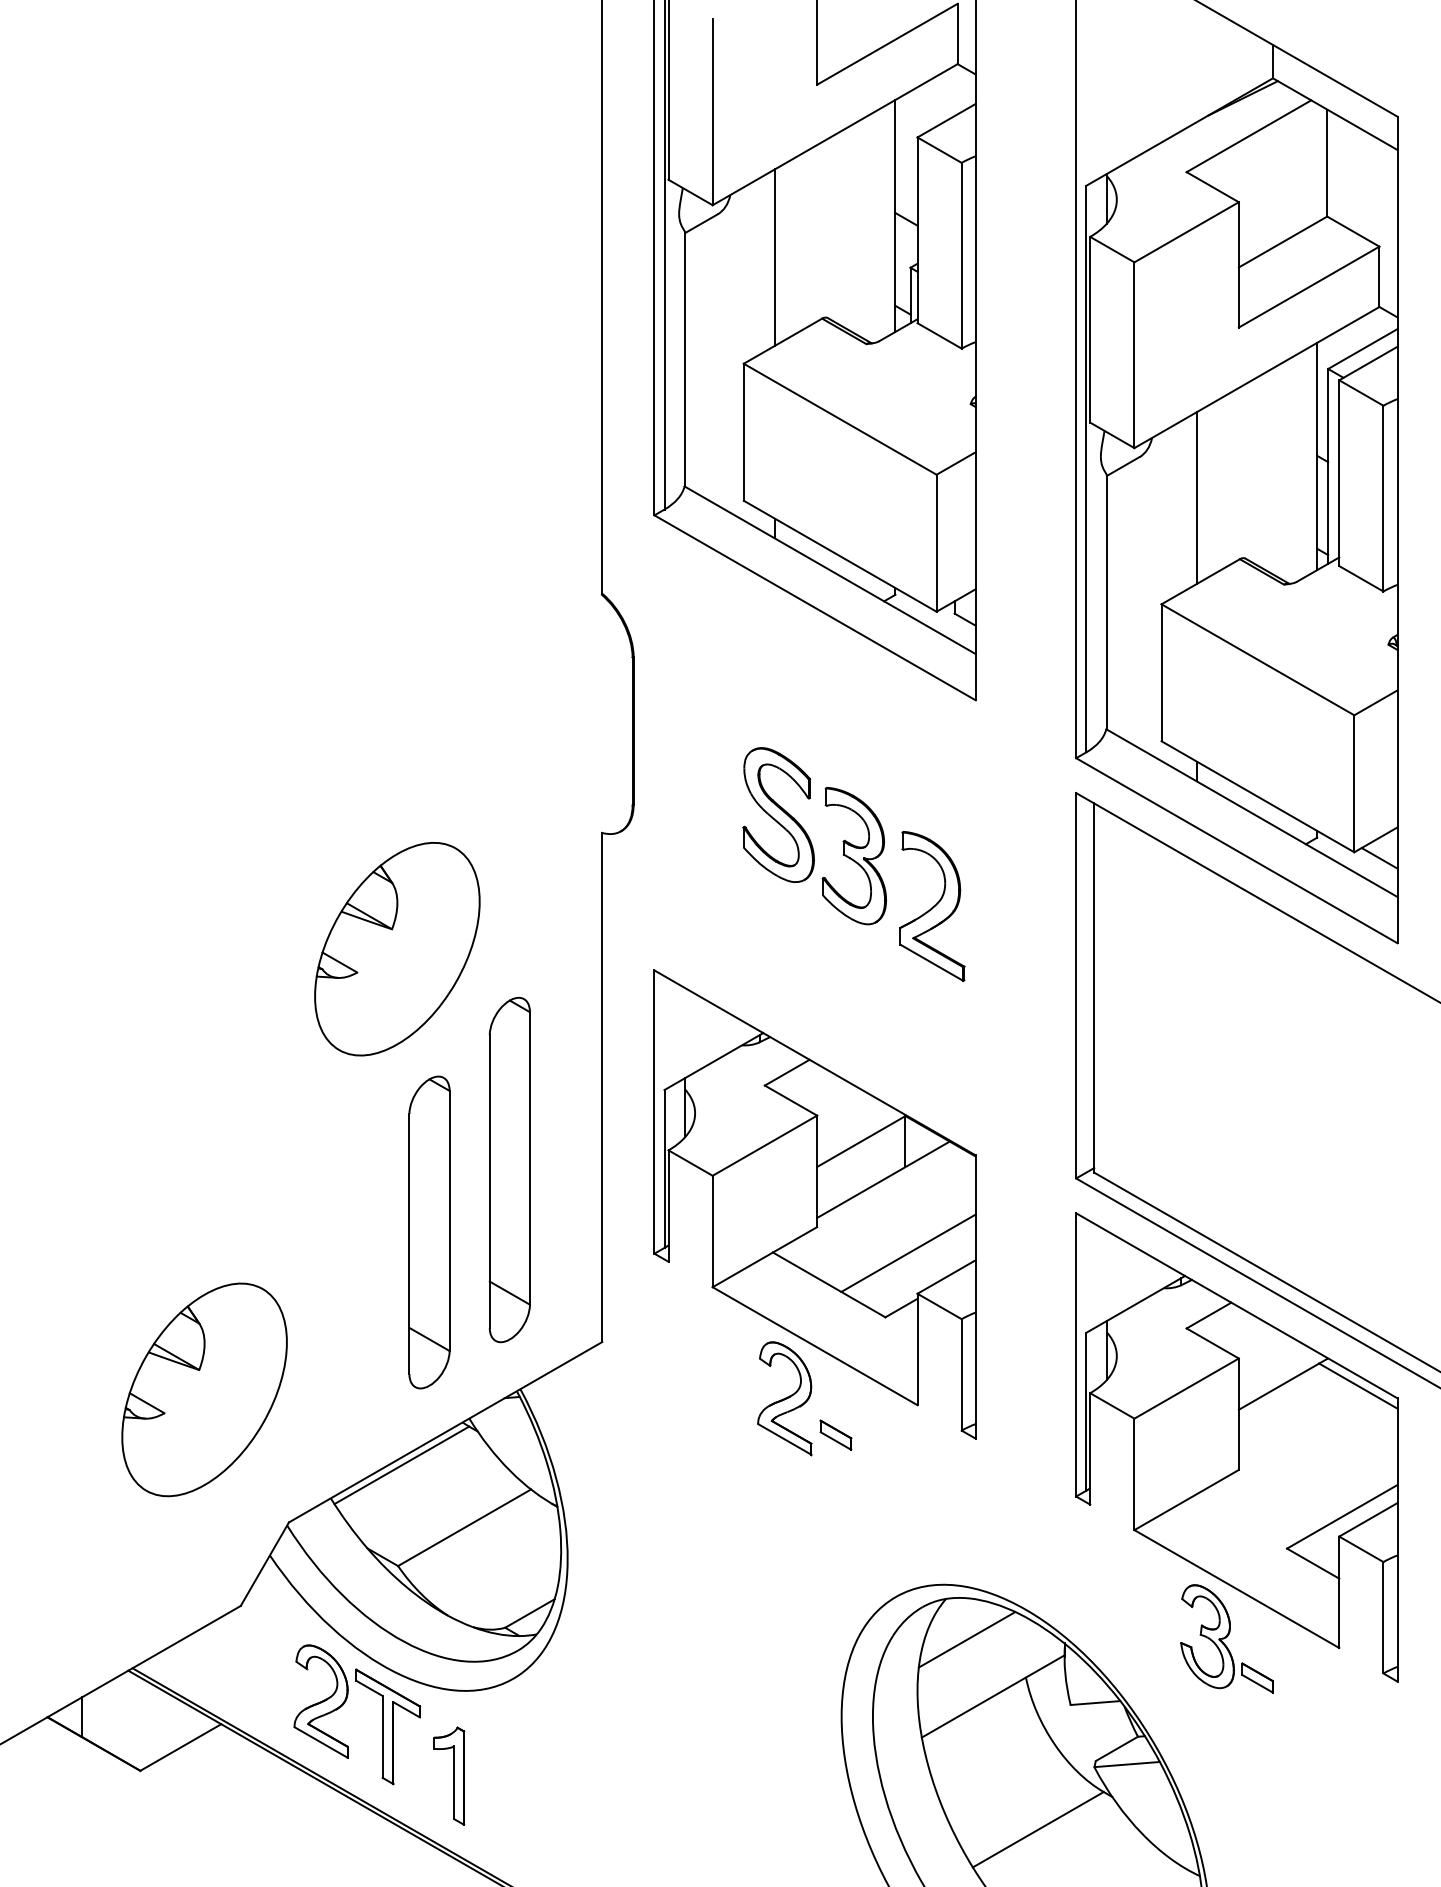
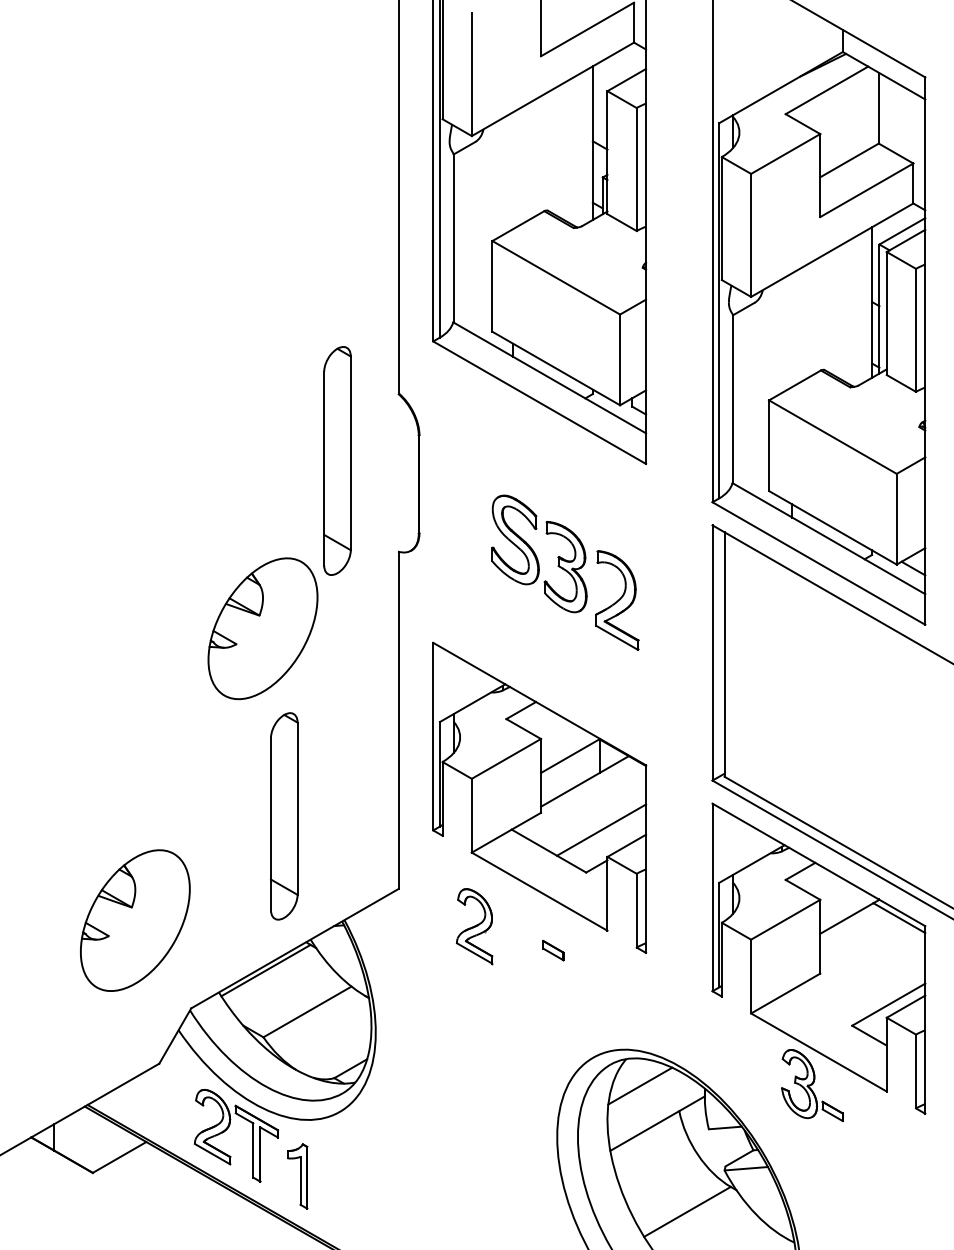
line: (775, 257) -> (513, 170), removed
line: (1196, 497) -> (792, 329), removed
part: (509, 1169) -> (337, 460), moved
part: (784, 1398) -> (474, 926), moved

